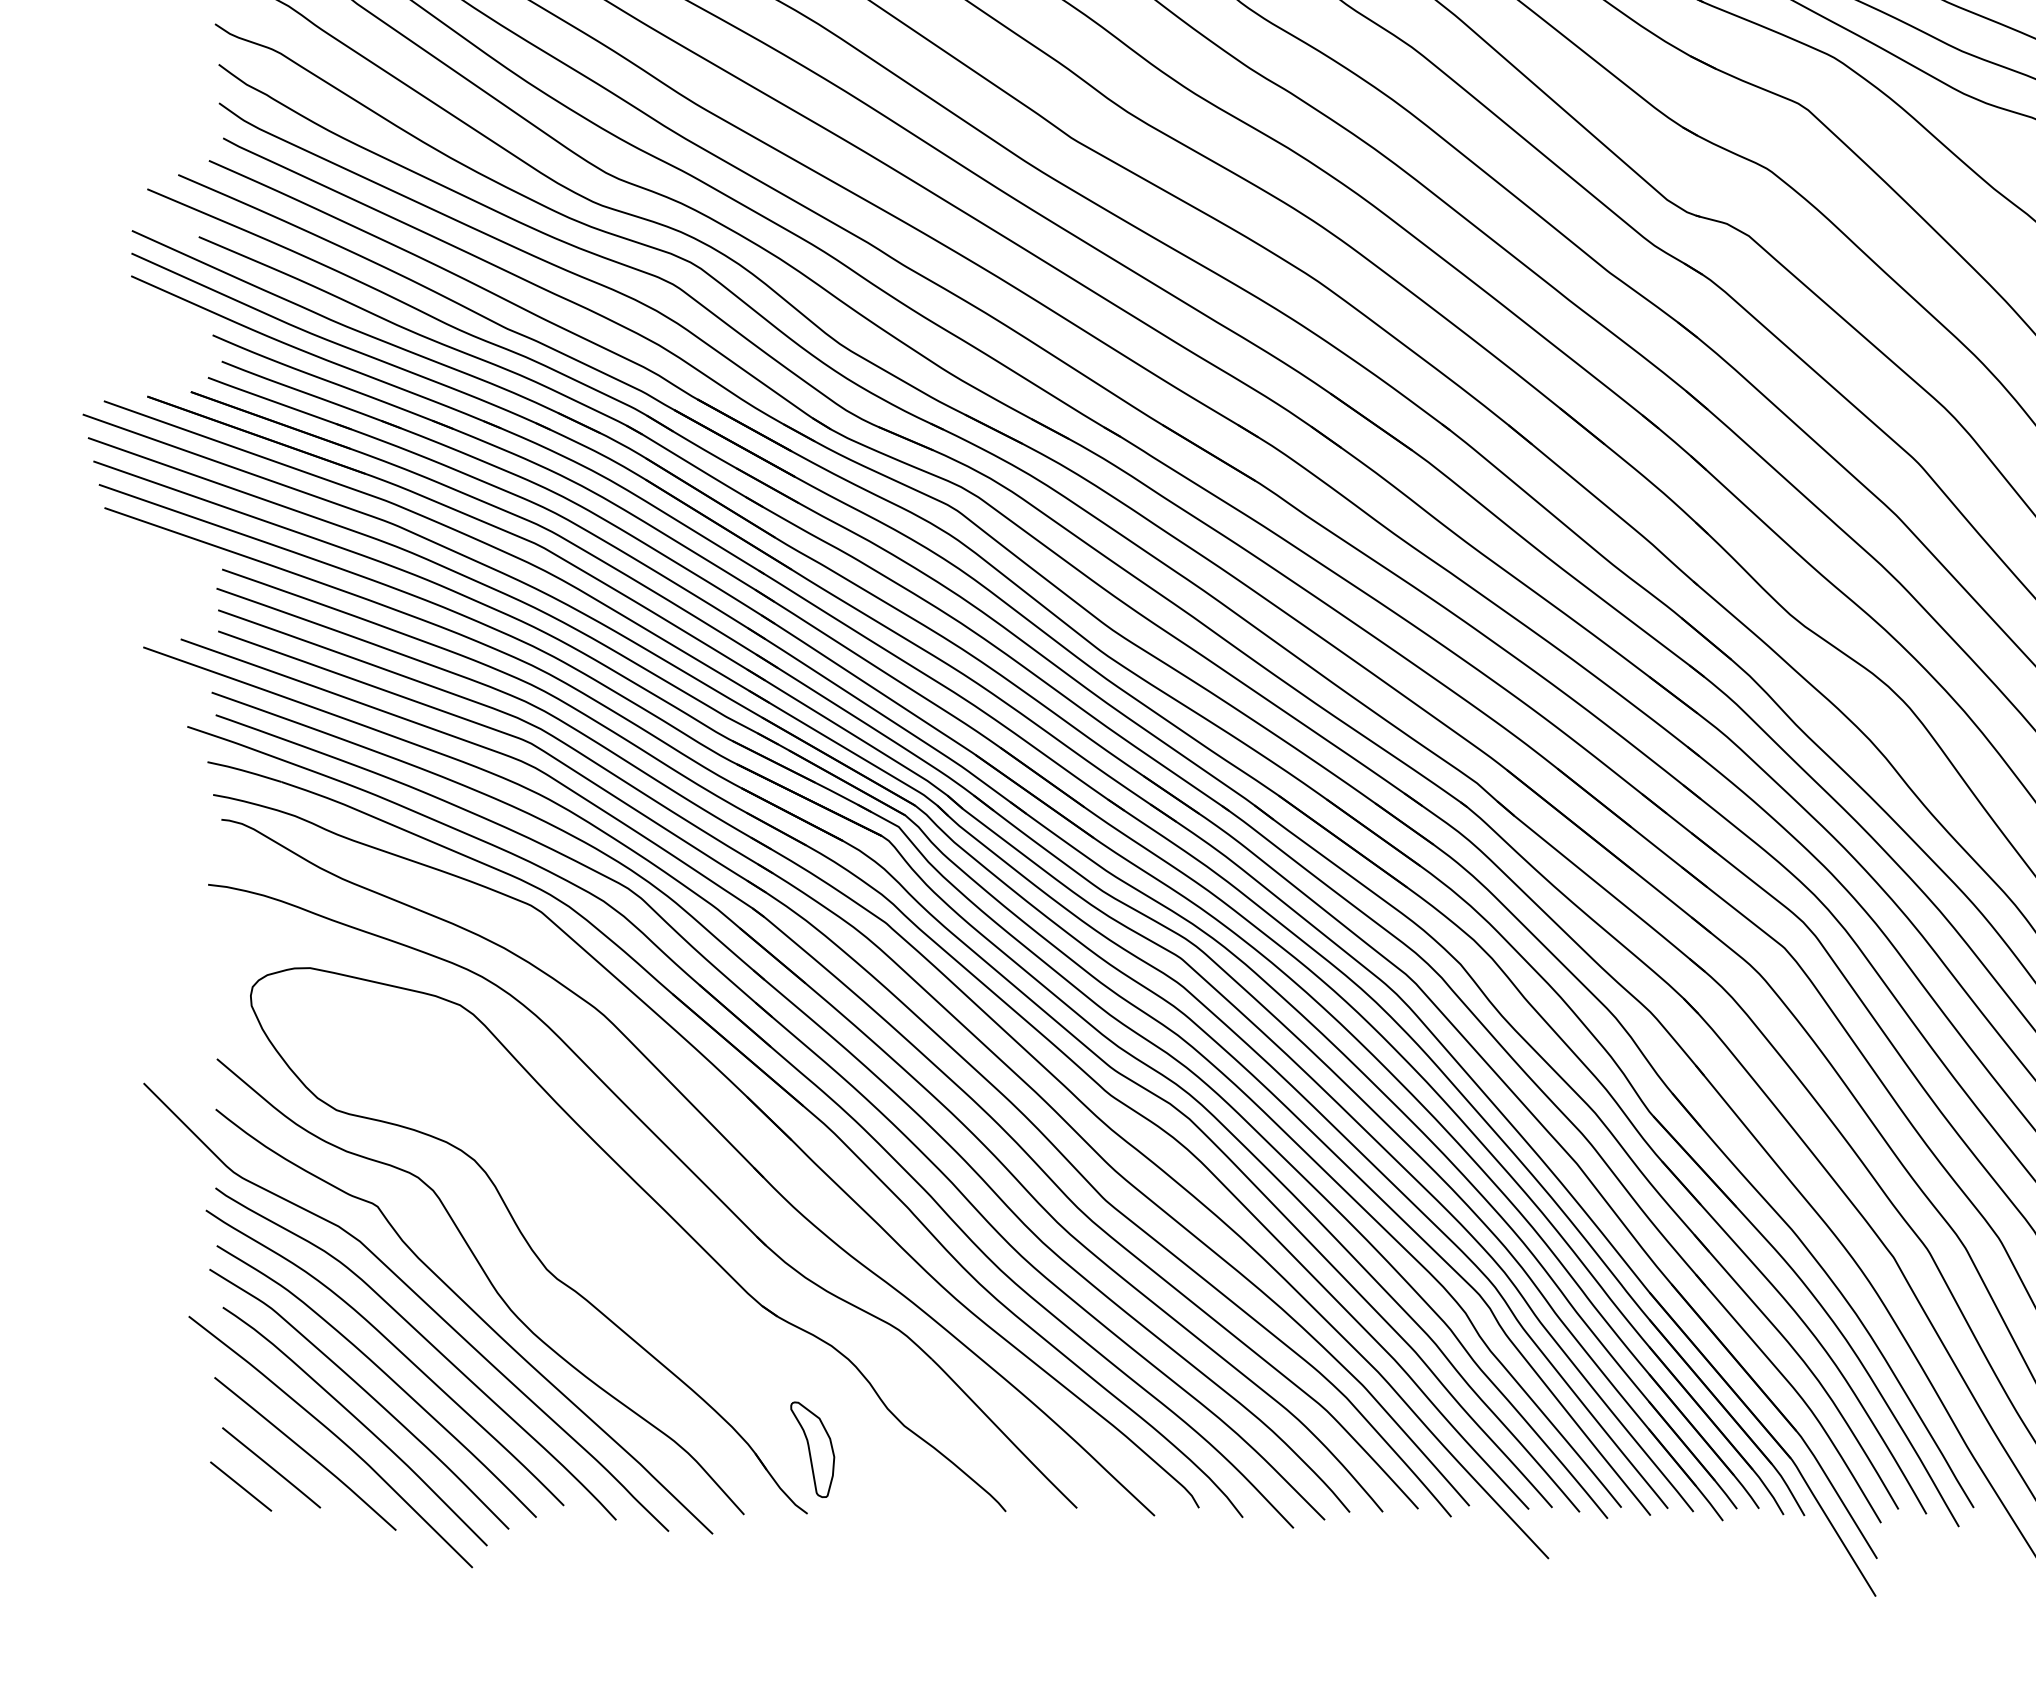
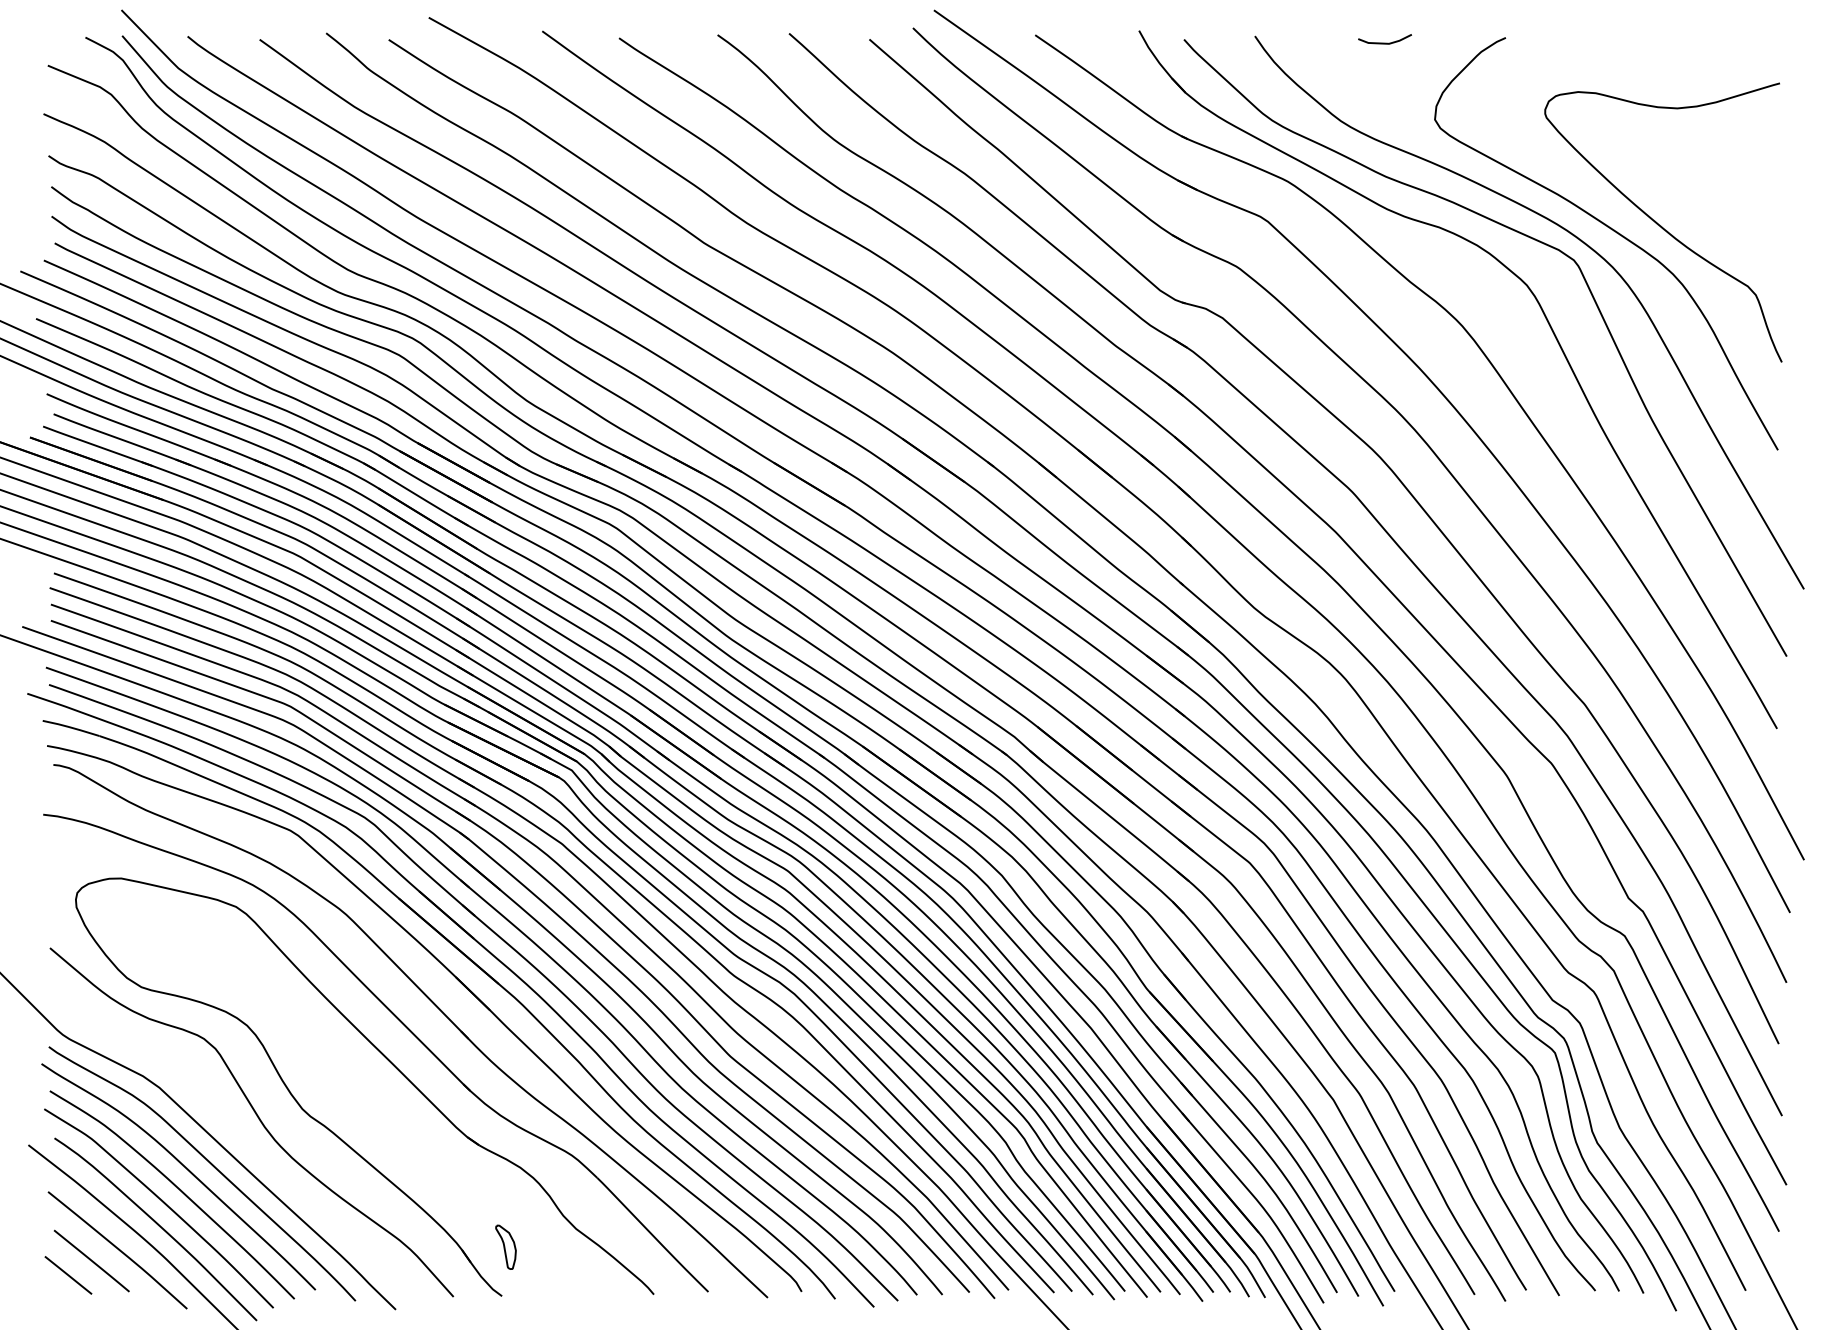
curve: (472, 1311) -> (245, 1141), removed
part: (812, 1450) -> (505, 1247), size x0.6

